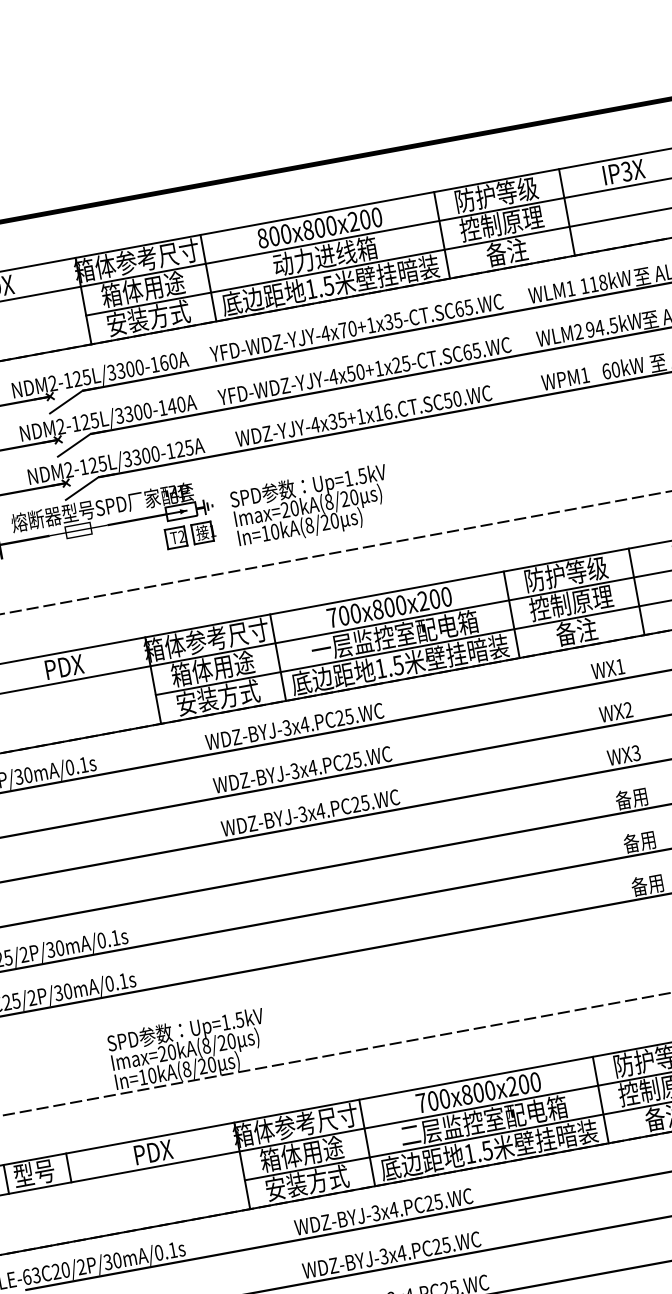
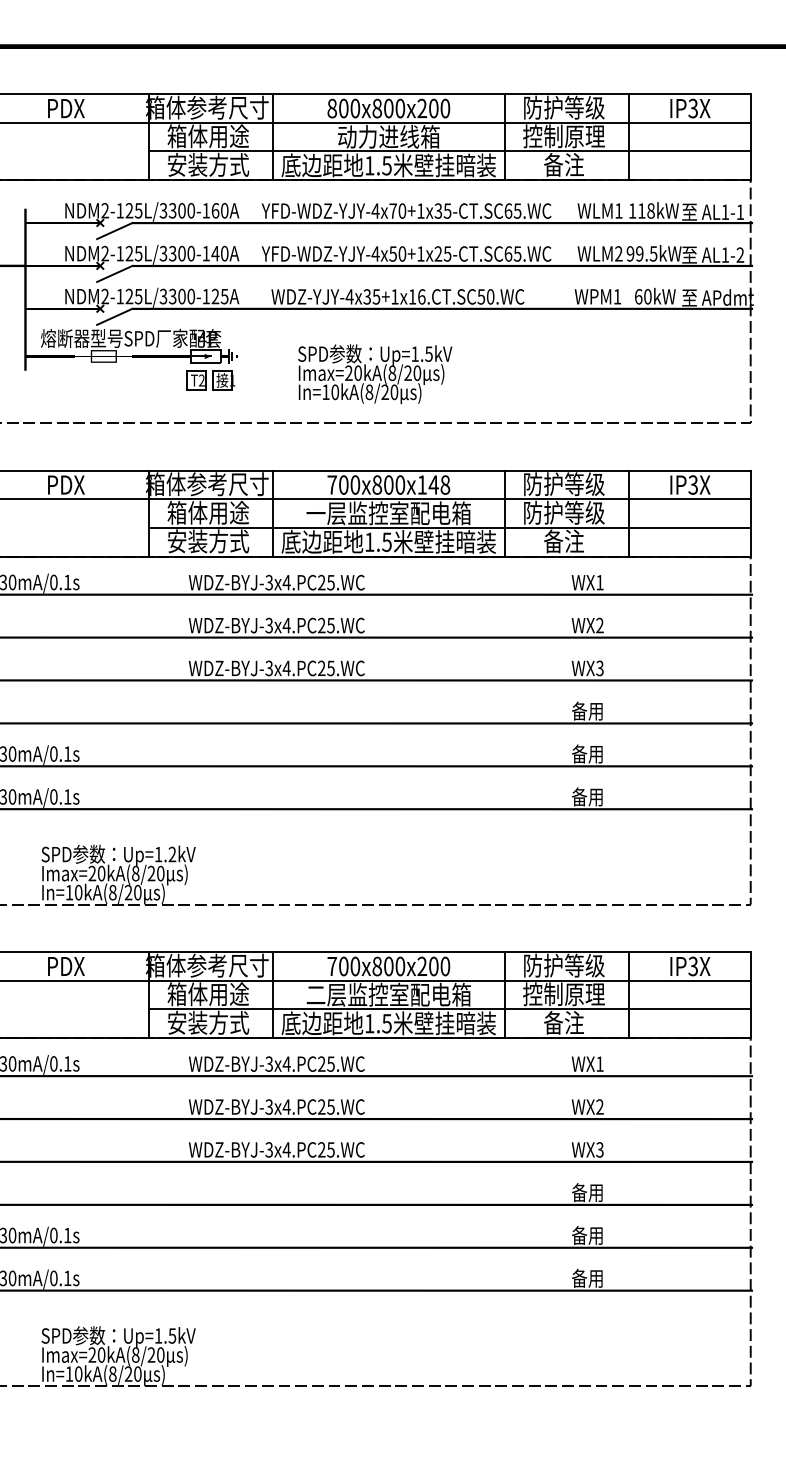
text: (599, 327) -> (639, 253), 94.5kW -> 99.5kW
text: (312, 505) -> (375, 373), moved
text: (434, 598) -> (433, 484), 700x800x200 -> 700x800x148
text: (570, 602) -> (563, 512), 控制原理 -> 防护等级
text: (239, 1019) -> (172, 854), Up=1.5kV -> Up=1.2kV

